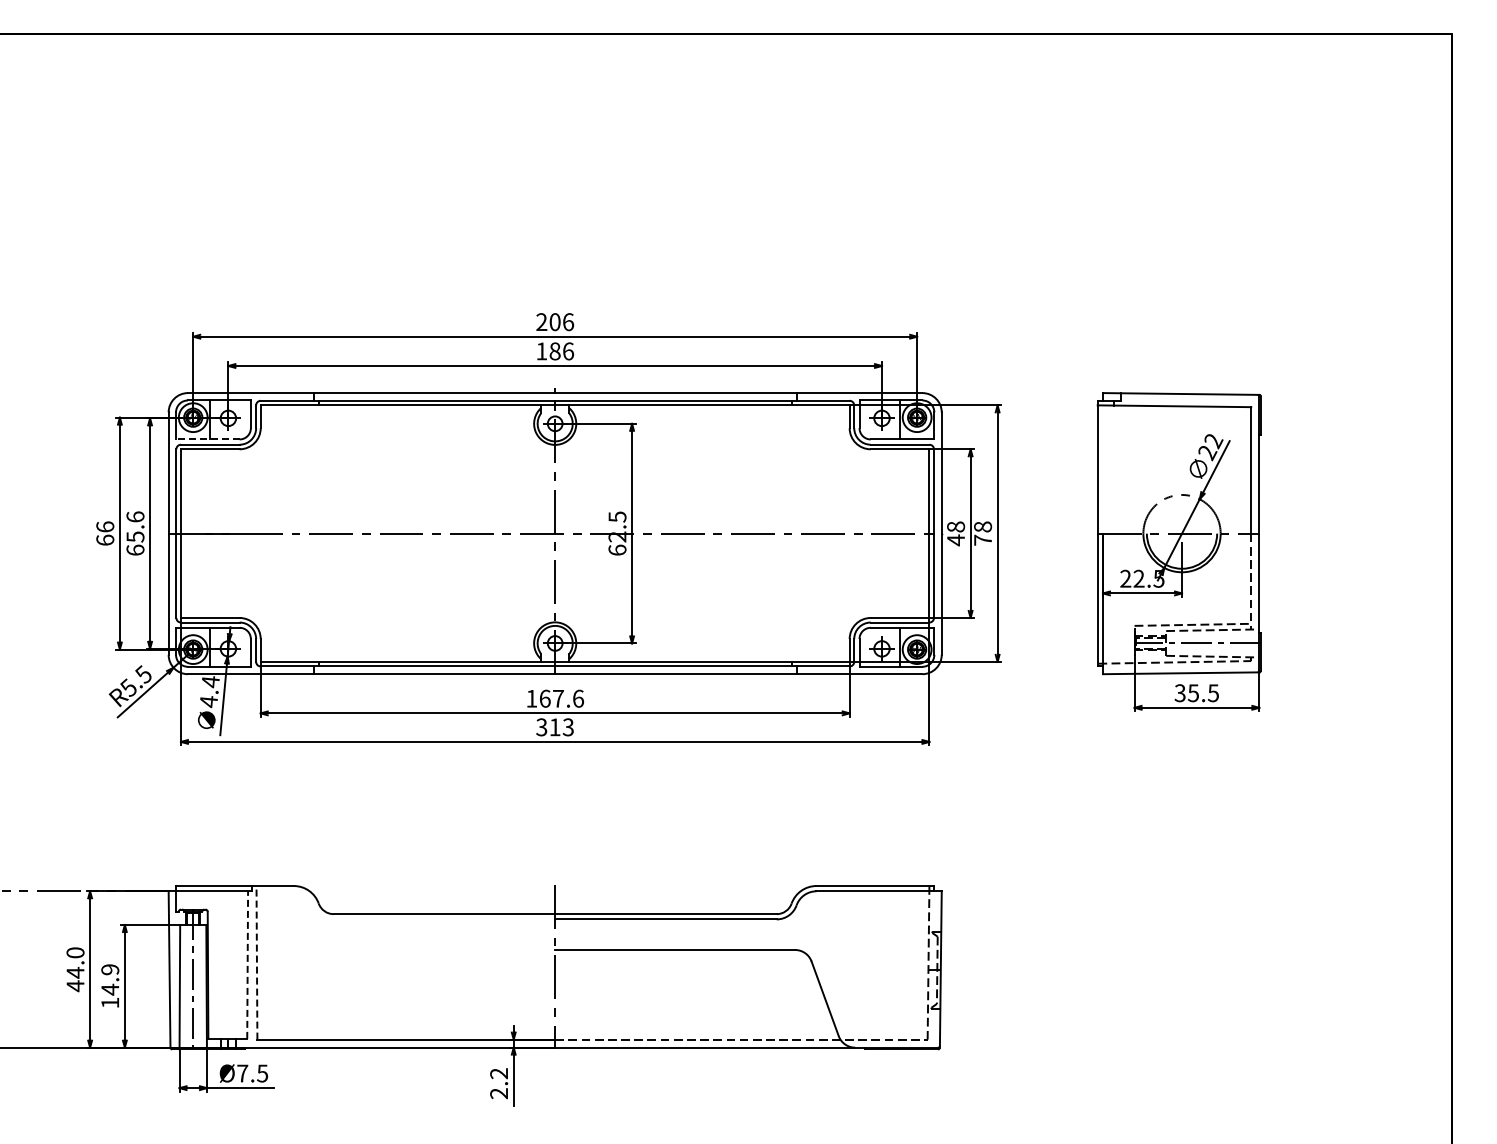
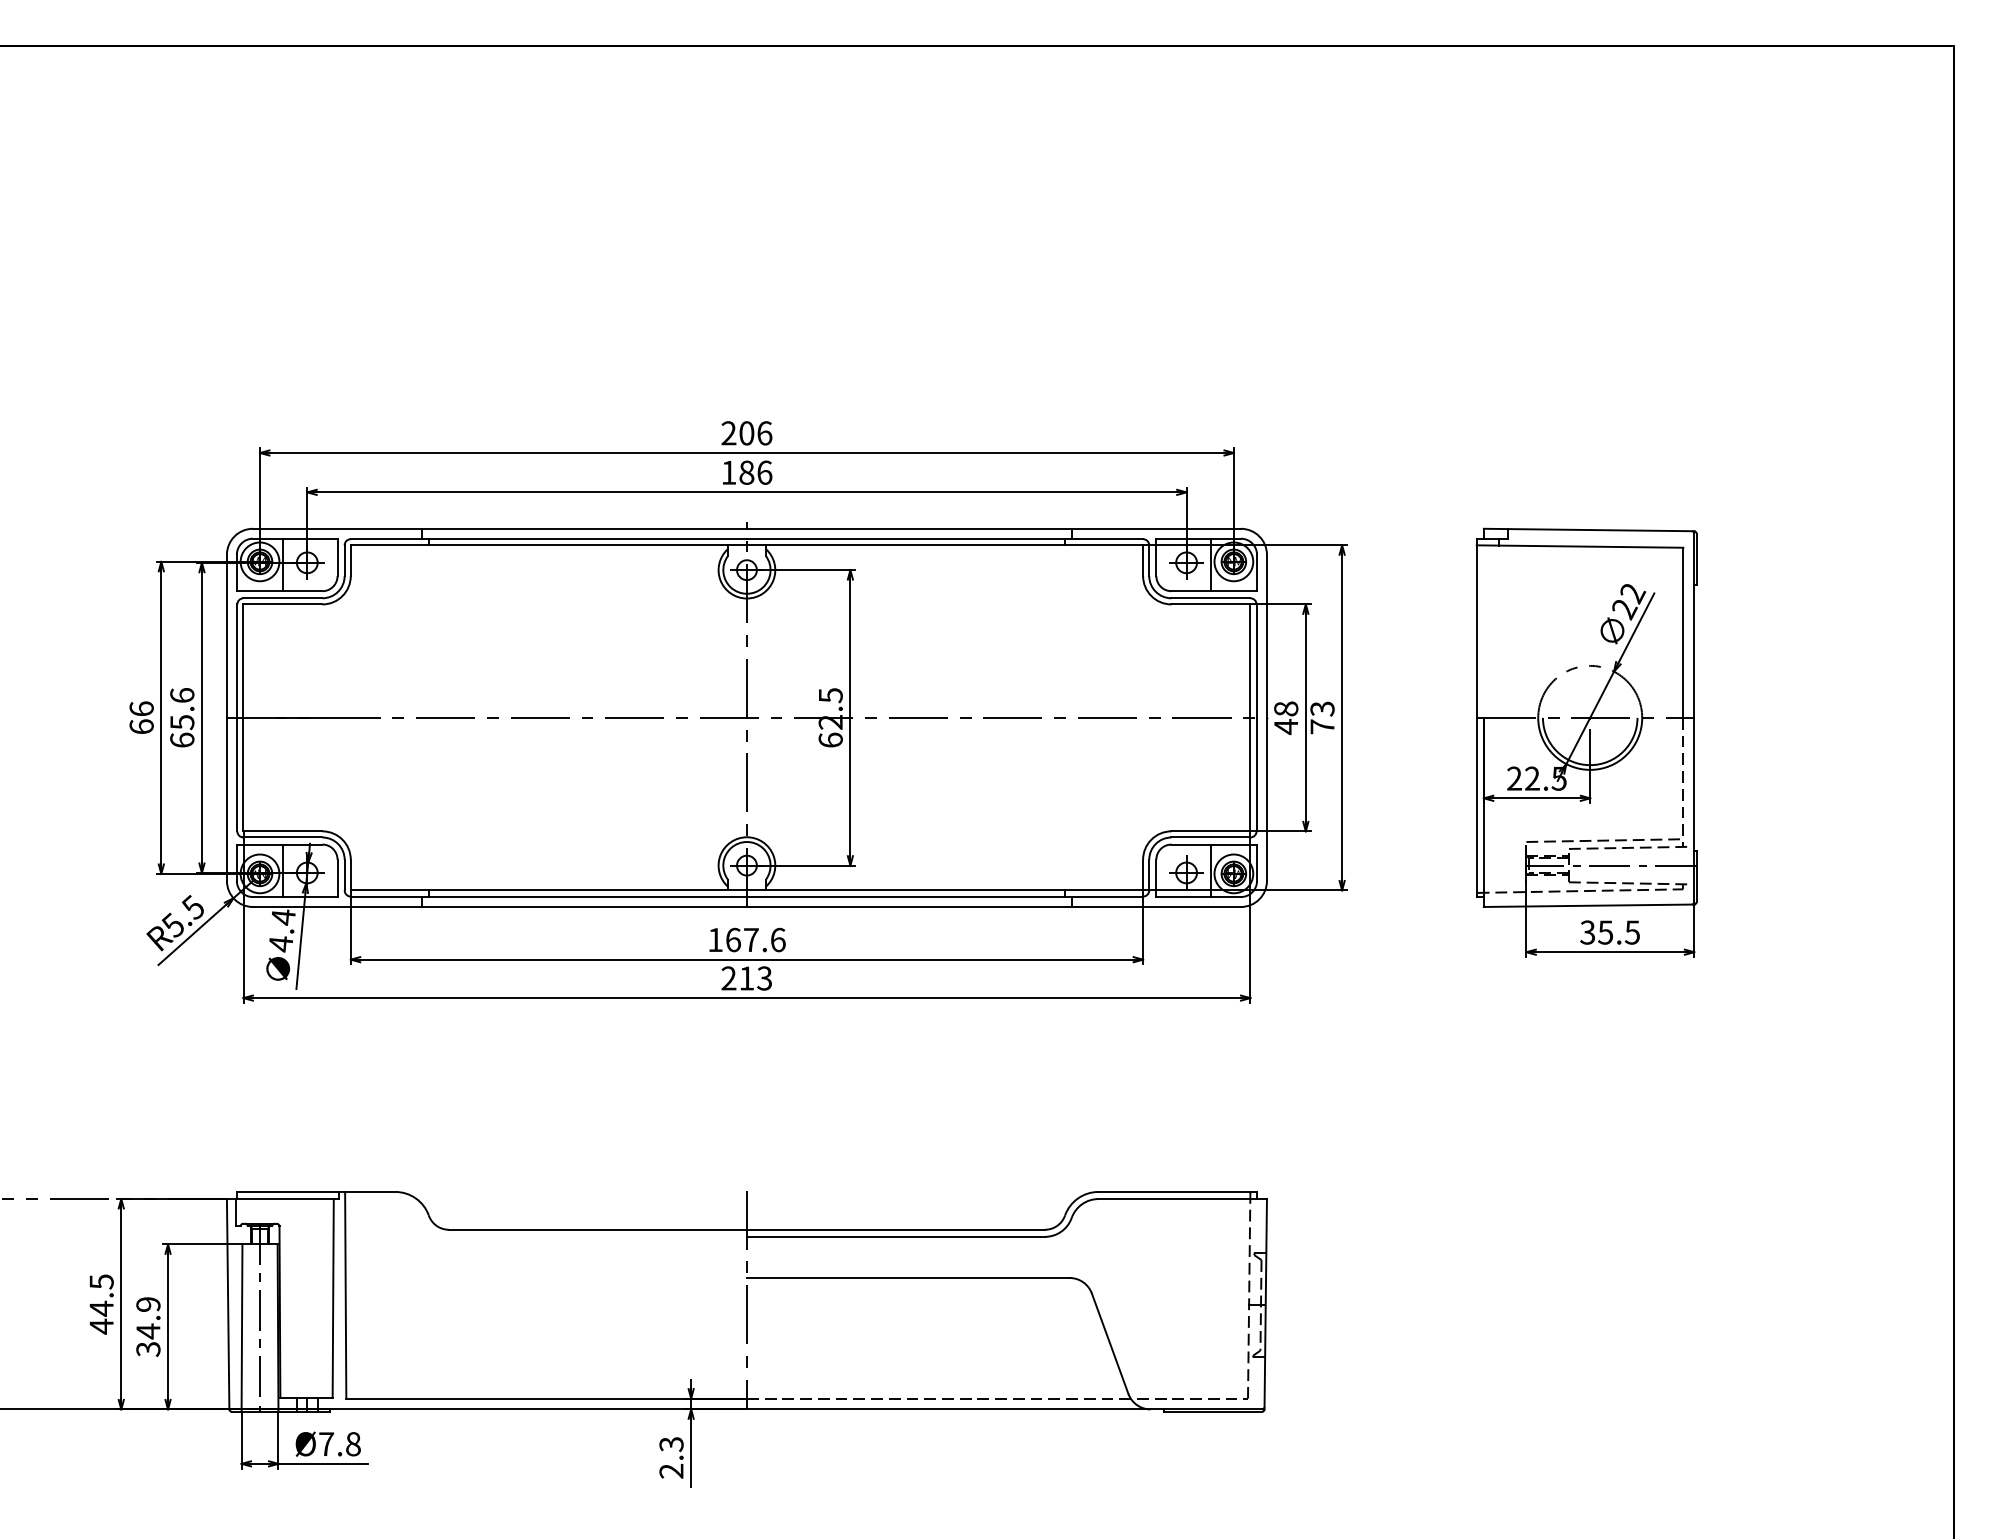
line: (207, 439) -> (279, 591), dashed -> solid
text: (982, 526) -> (1321, 708), 78 -> 73
text: (541, 727) -> (728, 978), 313 -> 213
text: (75, 952) -> (101, 1281), 44.0 -> 44.5
line: (256, 962) -> (345, 1294), dashed -> solid
line: (247, 965) -> (333, 1298), dashed -> solid
text: (110, 1002) -> (148, 1348), 14.9 -> 34.9
text: (262, 1073) -> (353, 1444), Ø7.5 -> Ø7.8
text: (499, 1073) -> (672, 1444), 2.2 -> 2.3

